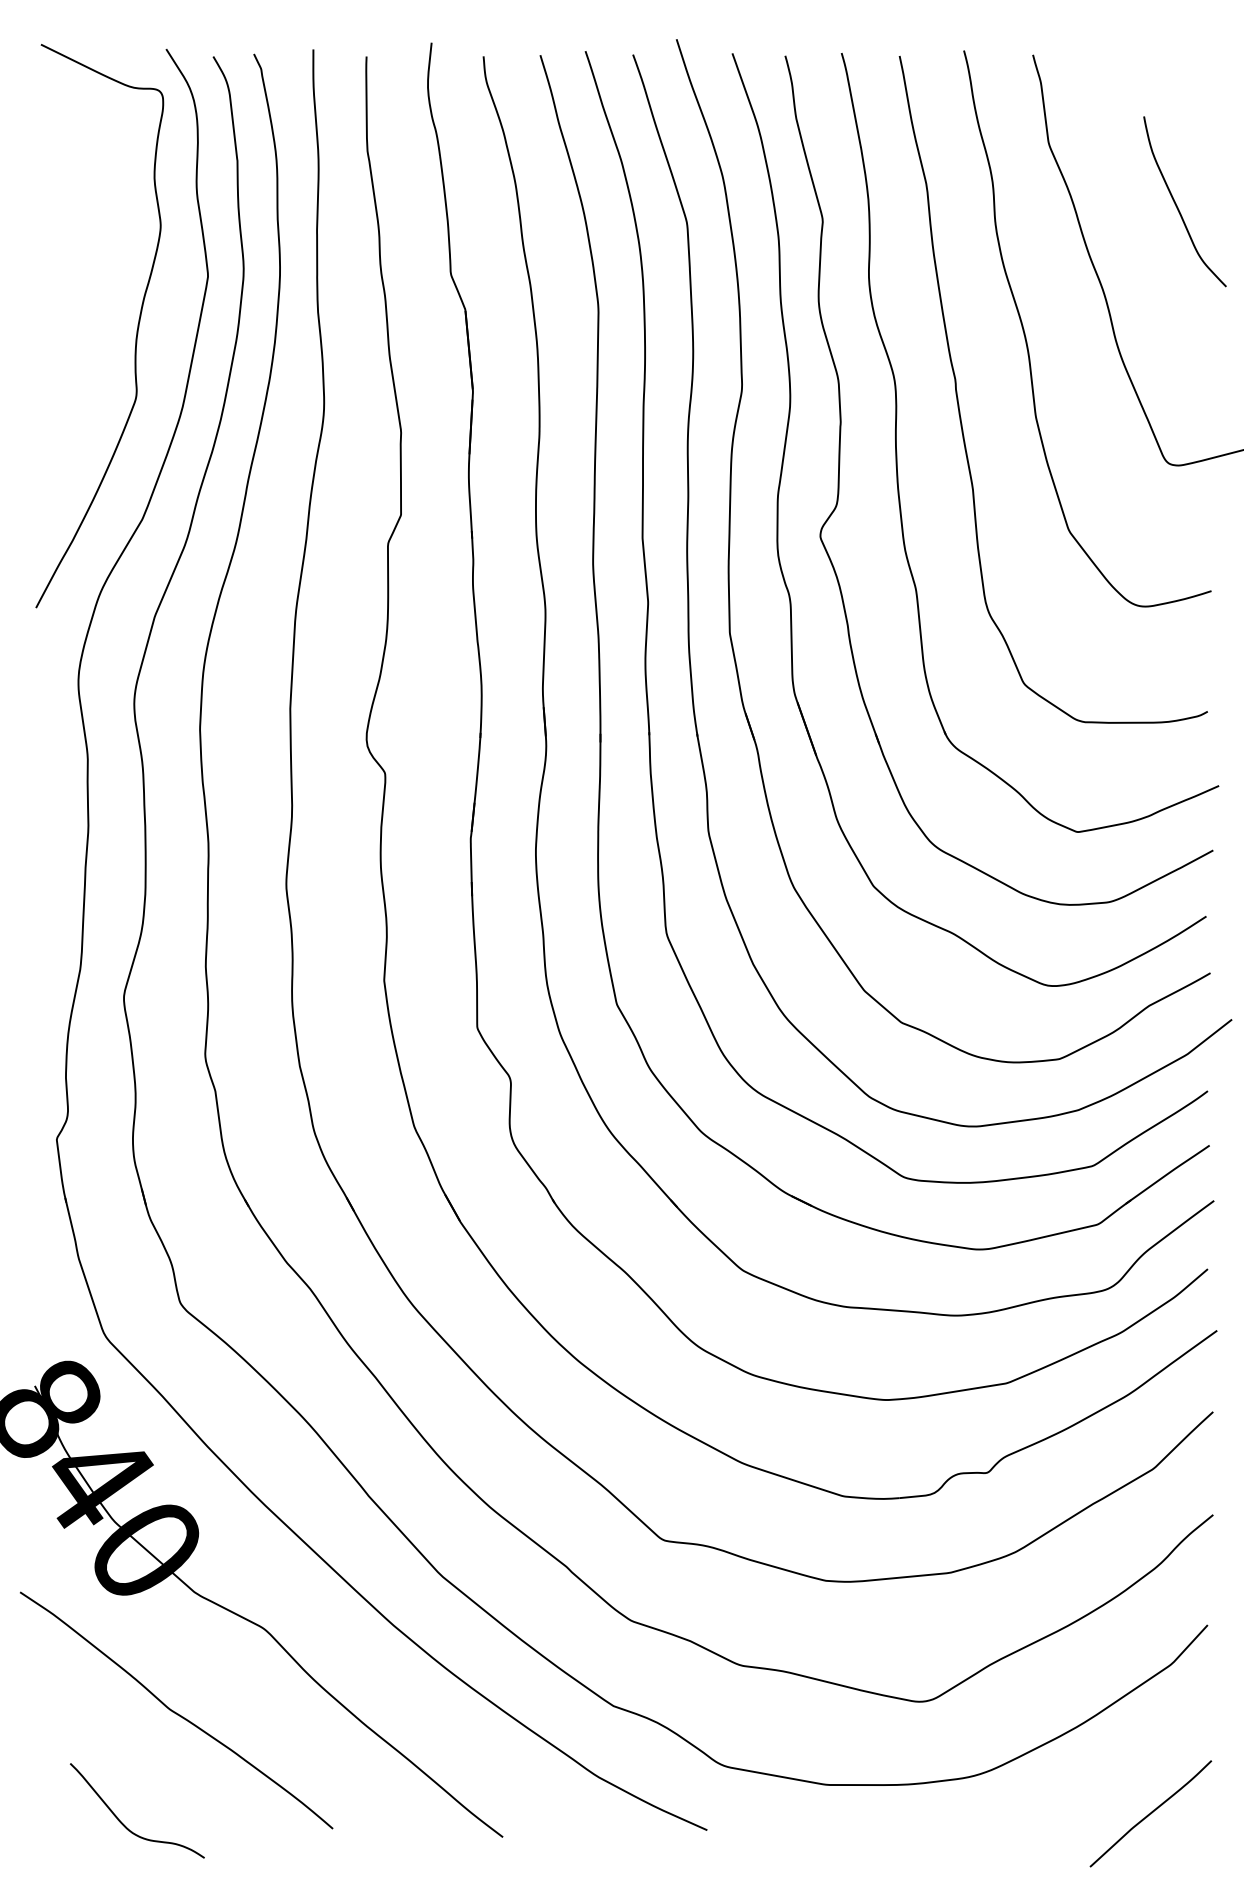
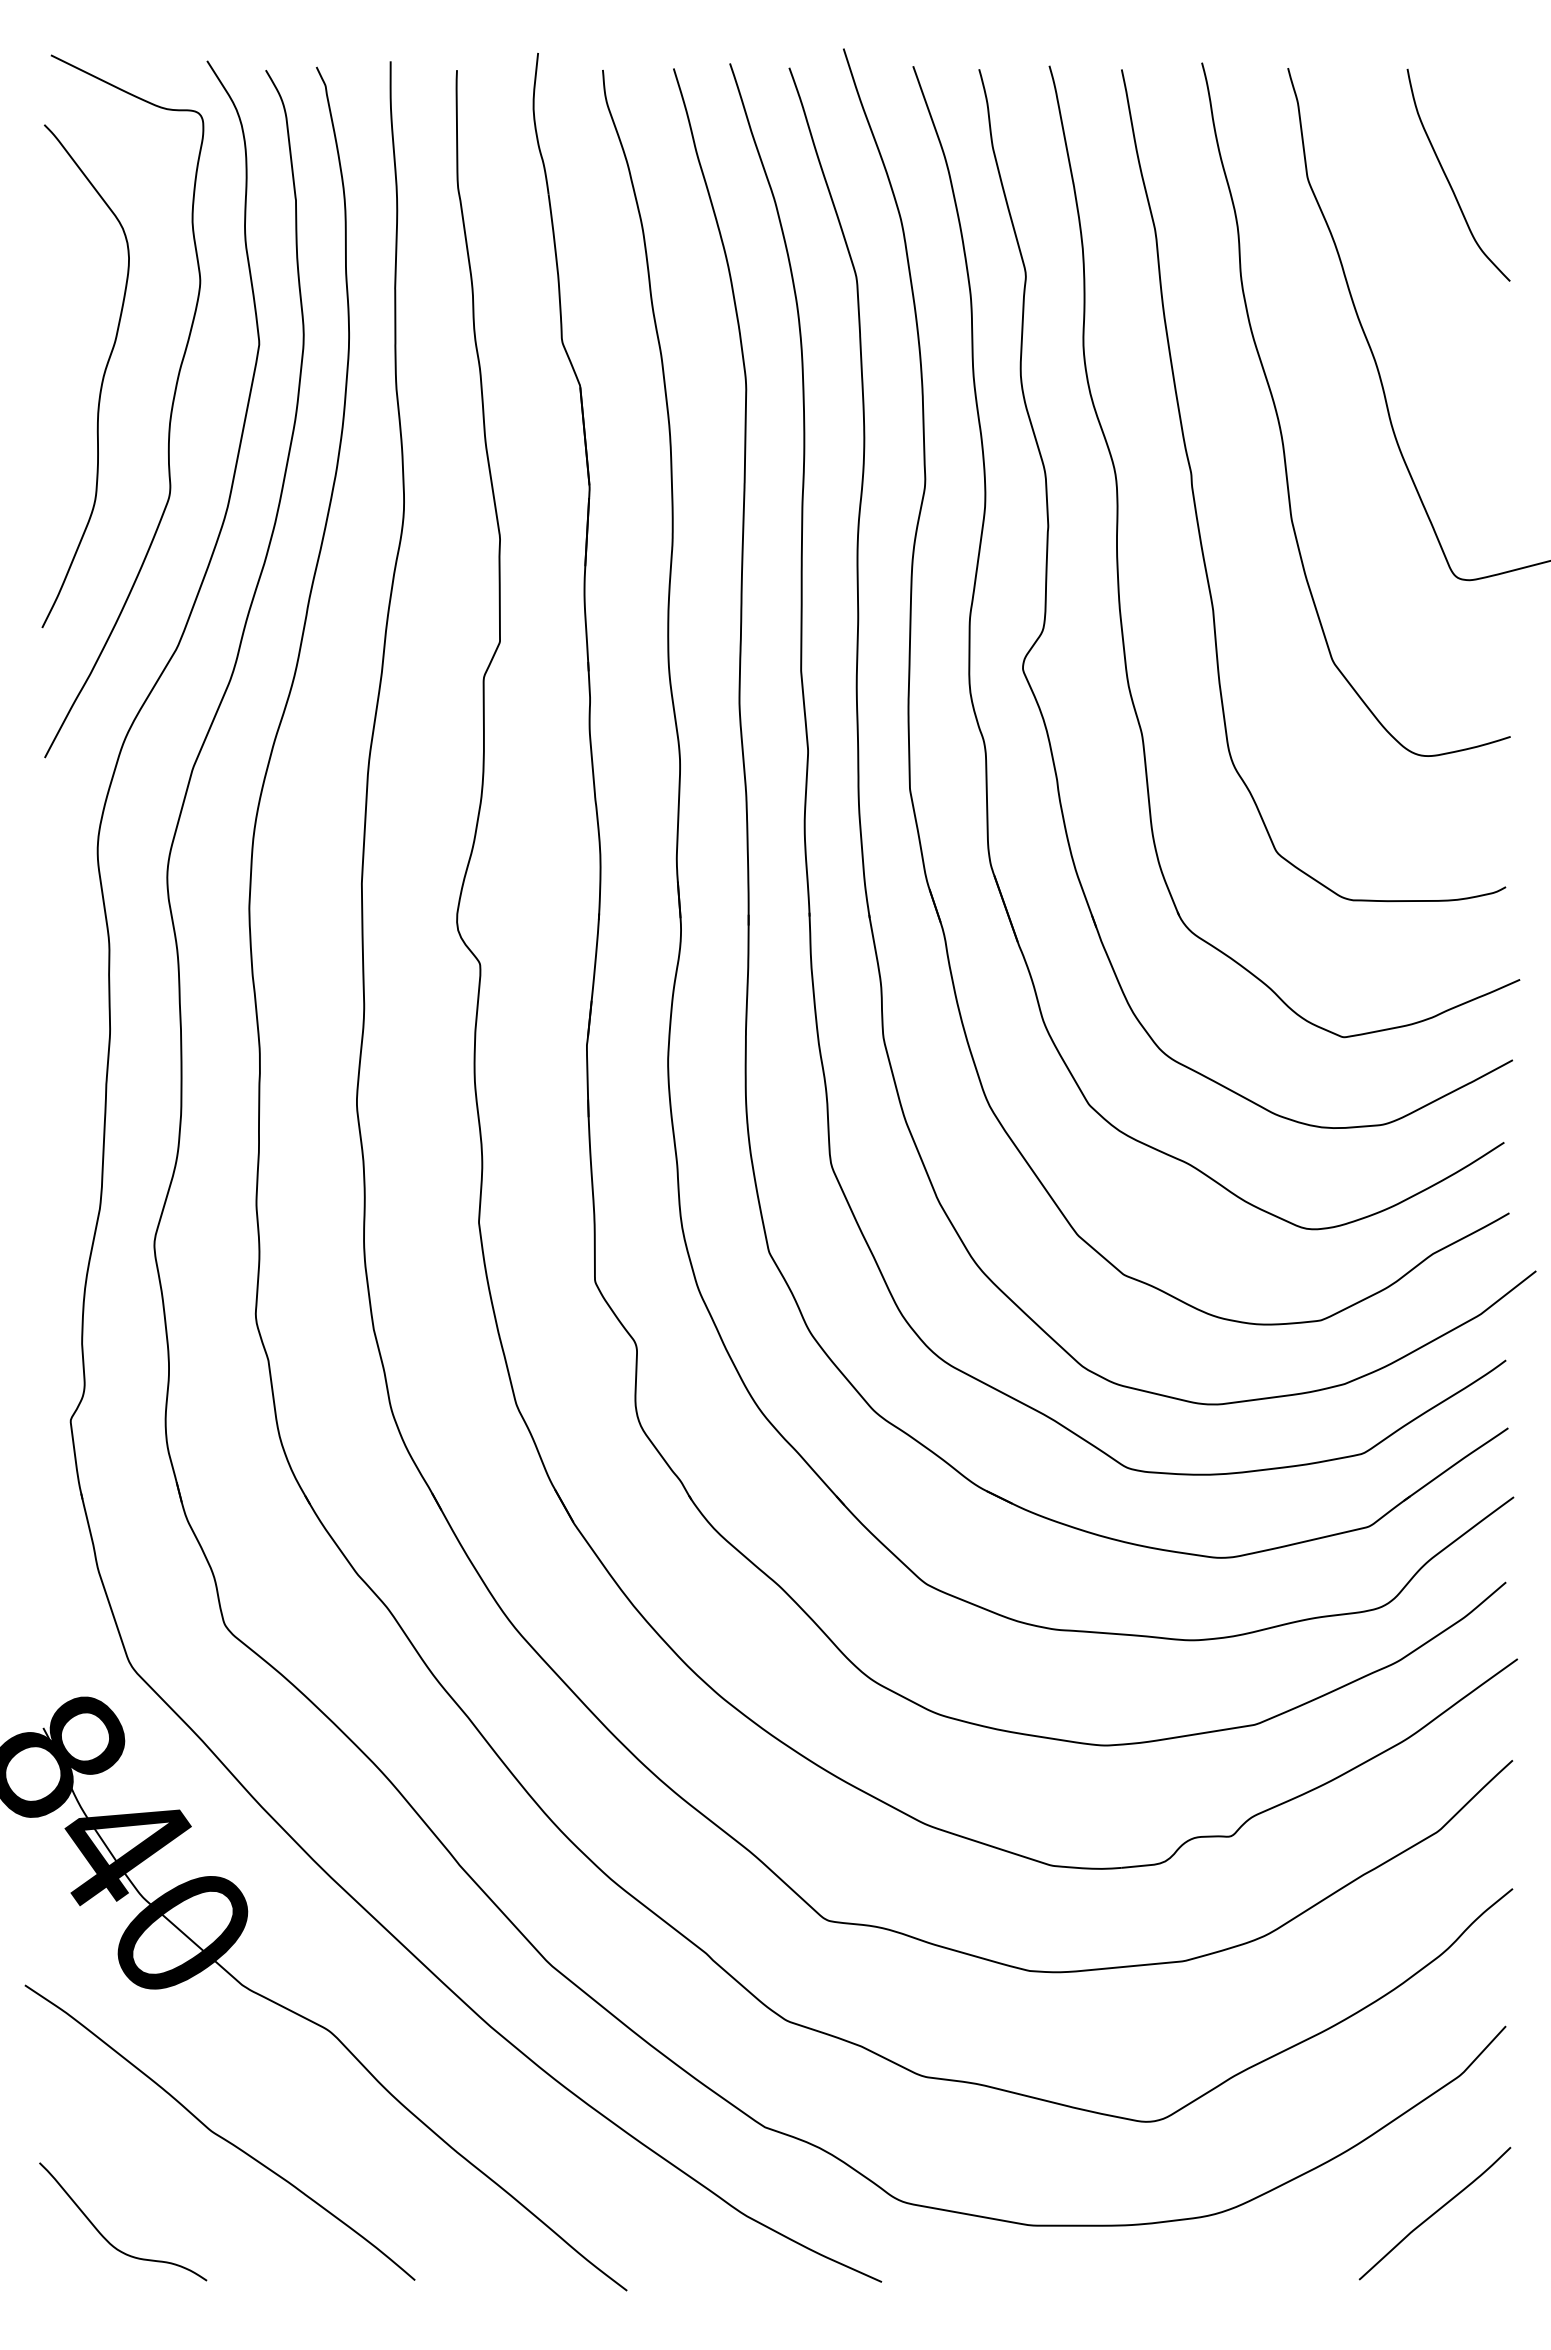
curve: (1176, 204) -> (1448, 178), moved
curve: (81, 306) -> (101, 381), added
curve: (1150, 1813) -> (1434, 2213), moved
curve: (124, 1824) -> (106, 2238), moved

